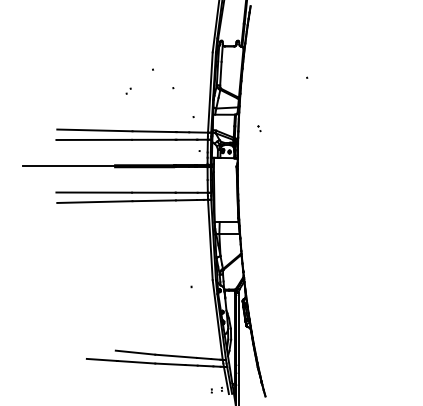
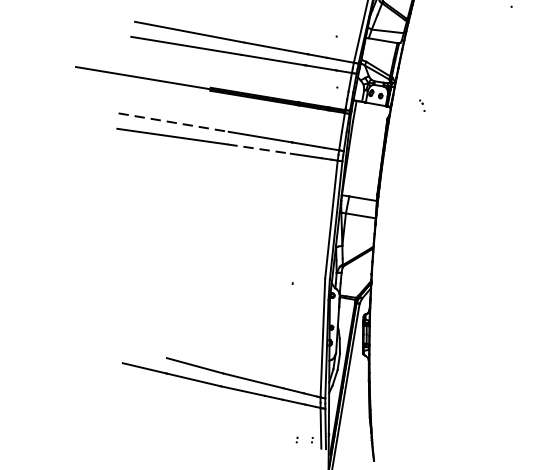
part: (259, 128) -> (423, 106), moved
line: (94, 192) -> (174, 122), solid -> dashed
line: (154, 200) -> (259, 148), solid -> dashed

